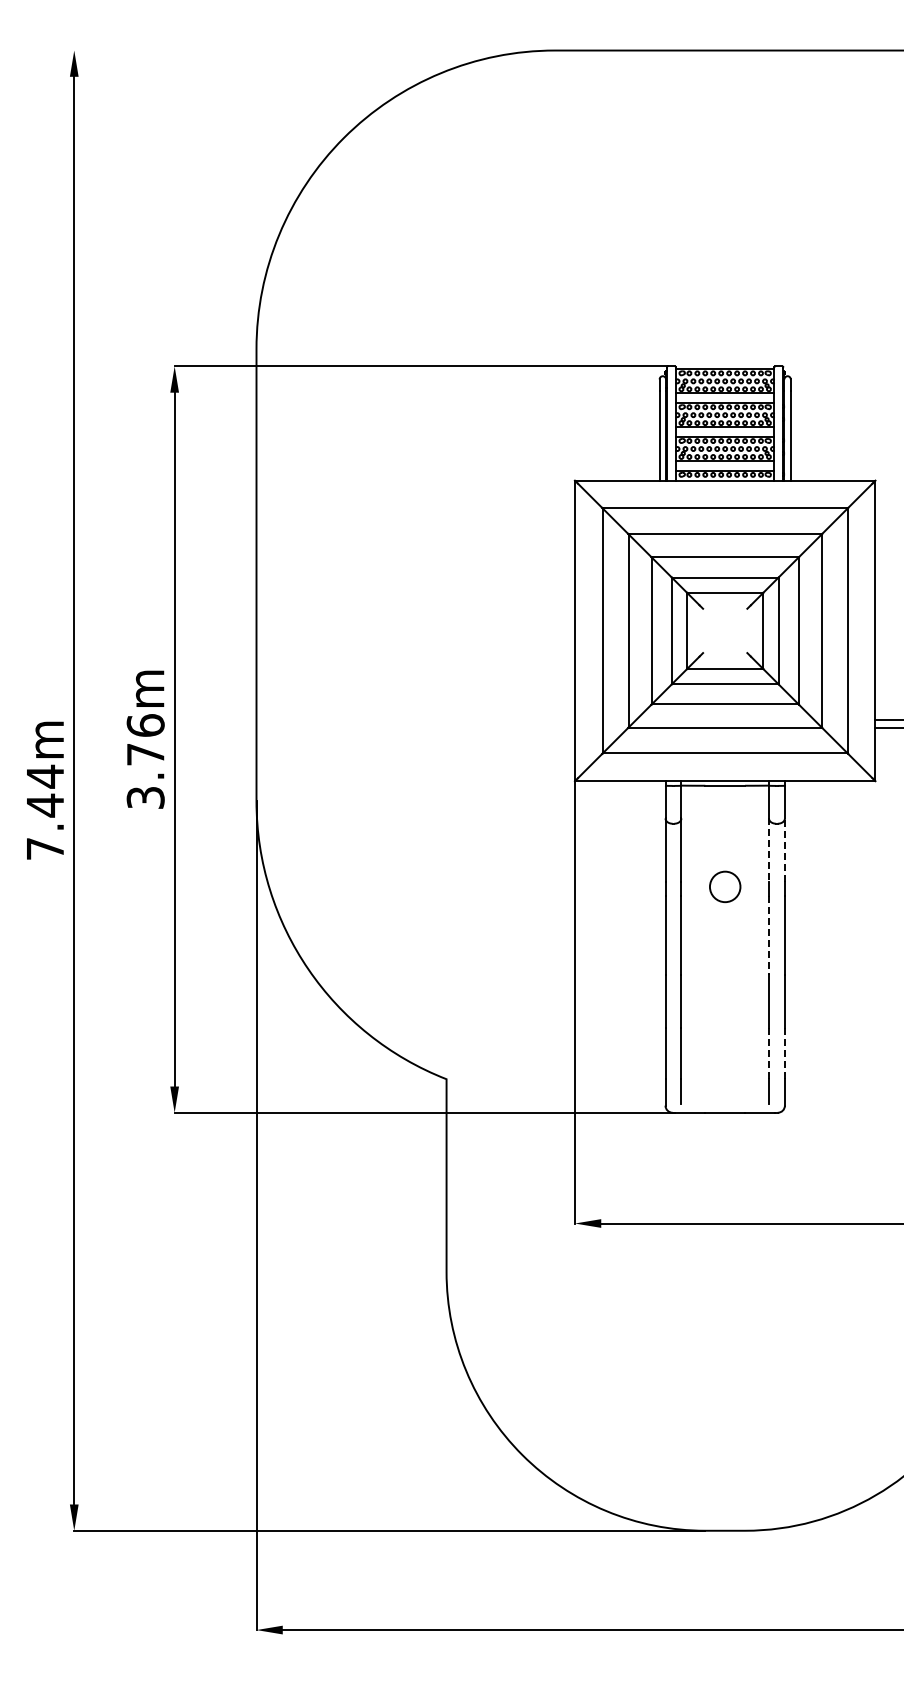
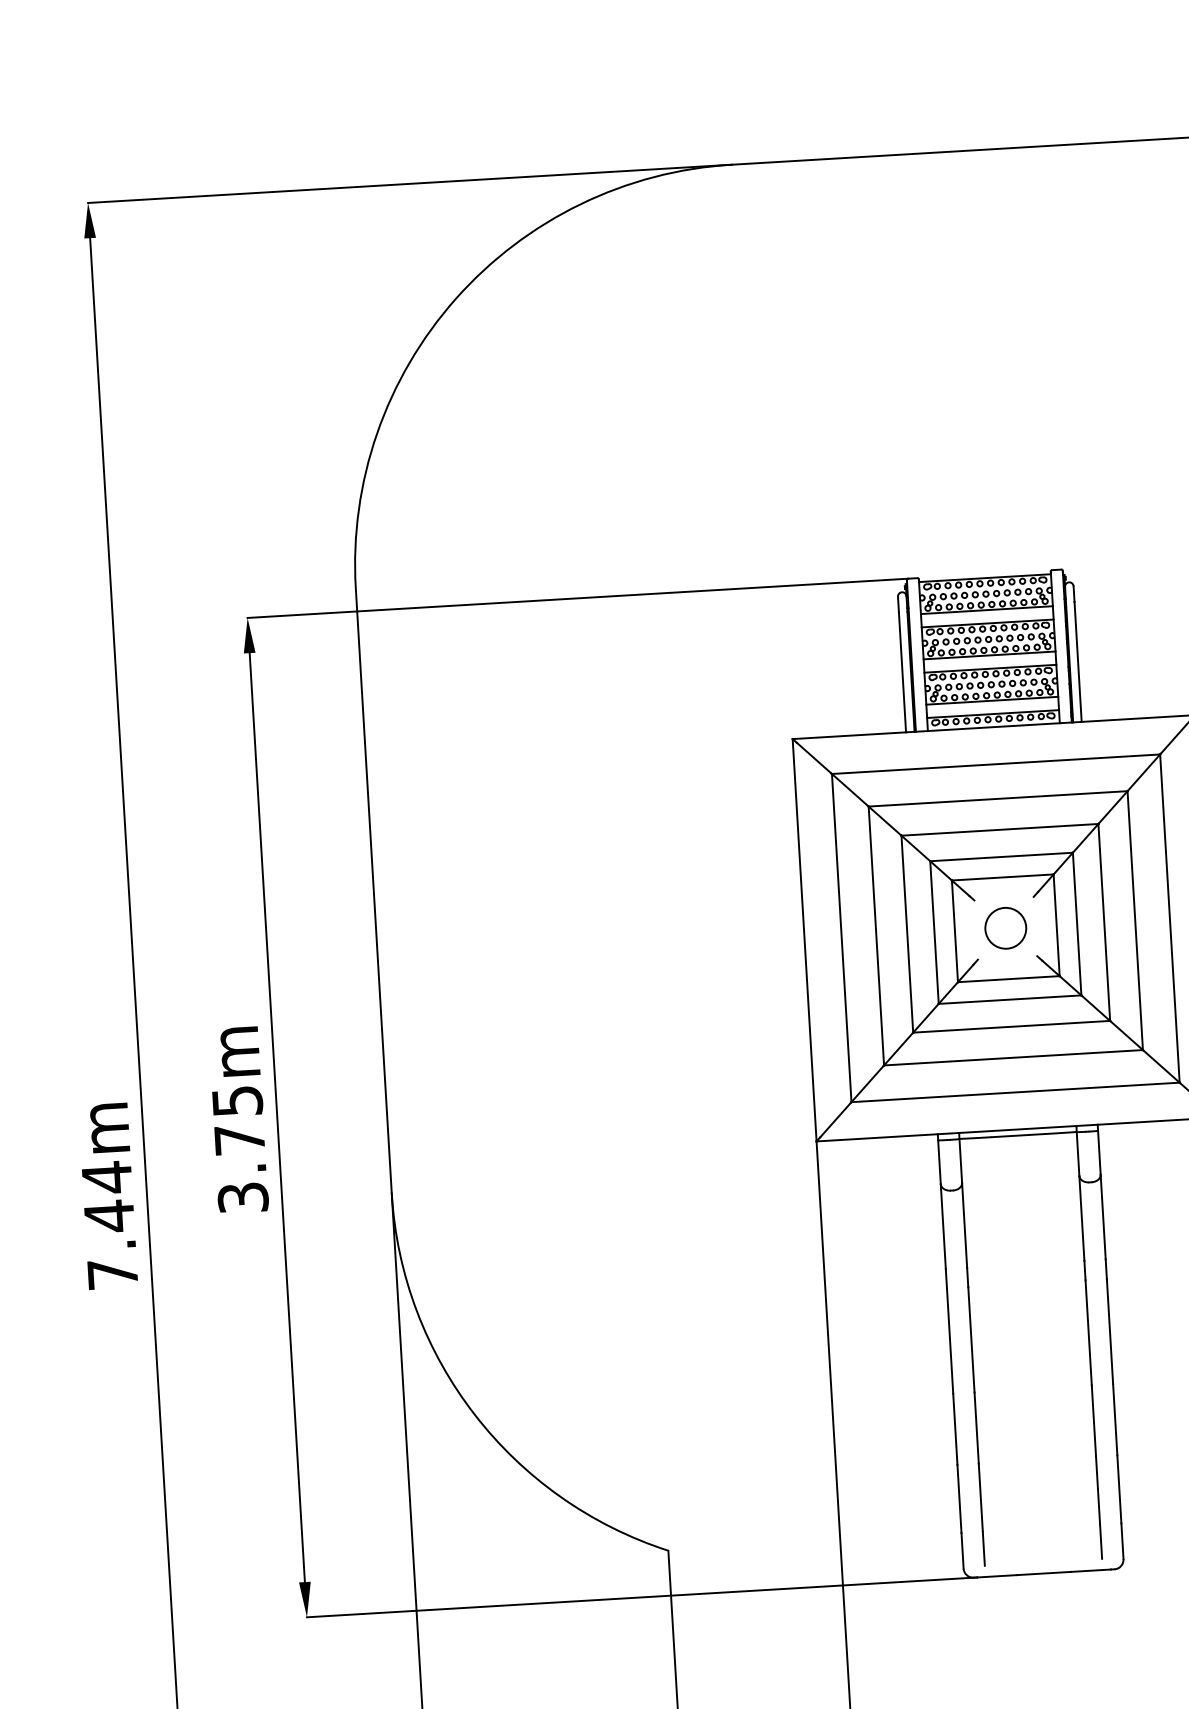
line: (314, 50) -> (409, 183), added
text: (145, 725) -> (237, 1101), 3.76m -> 3.75m
line: (769, 850) -> (1082, 1218), dashed -> solid
line: (784, 850) -> (1102, 1217), dashed -> solid
circle: (725, 886) -> (1006, 927), moved
line: (769, 936) -> (1089, 1333), dashed -> solid
line: (784, 1053) -> (1118, 1489), dashed -> solid
line: (769, 1054) -> (1098, 1491), dashed -> solid

